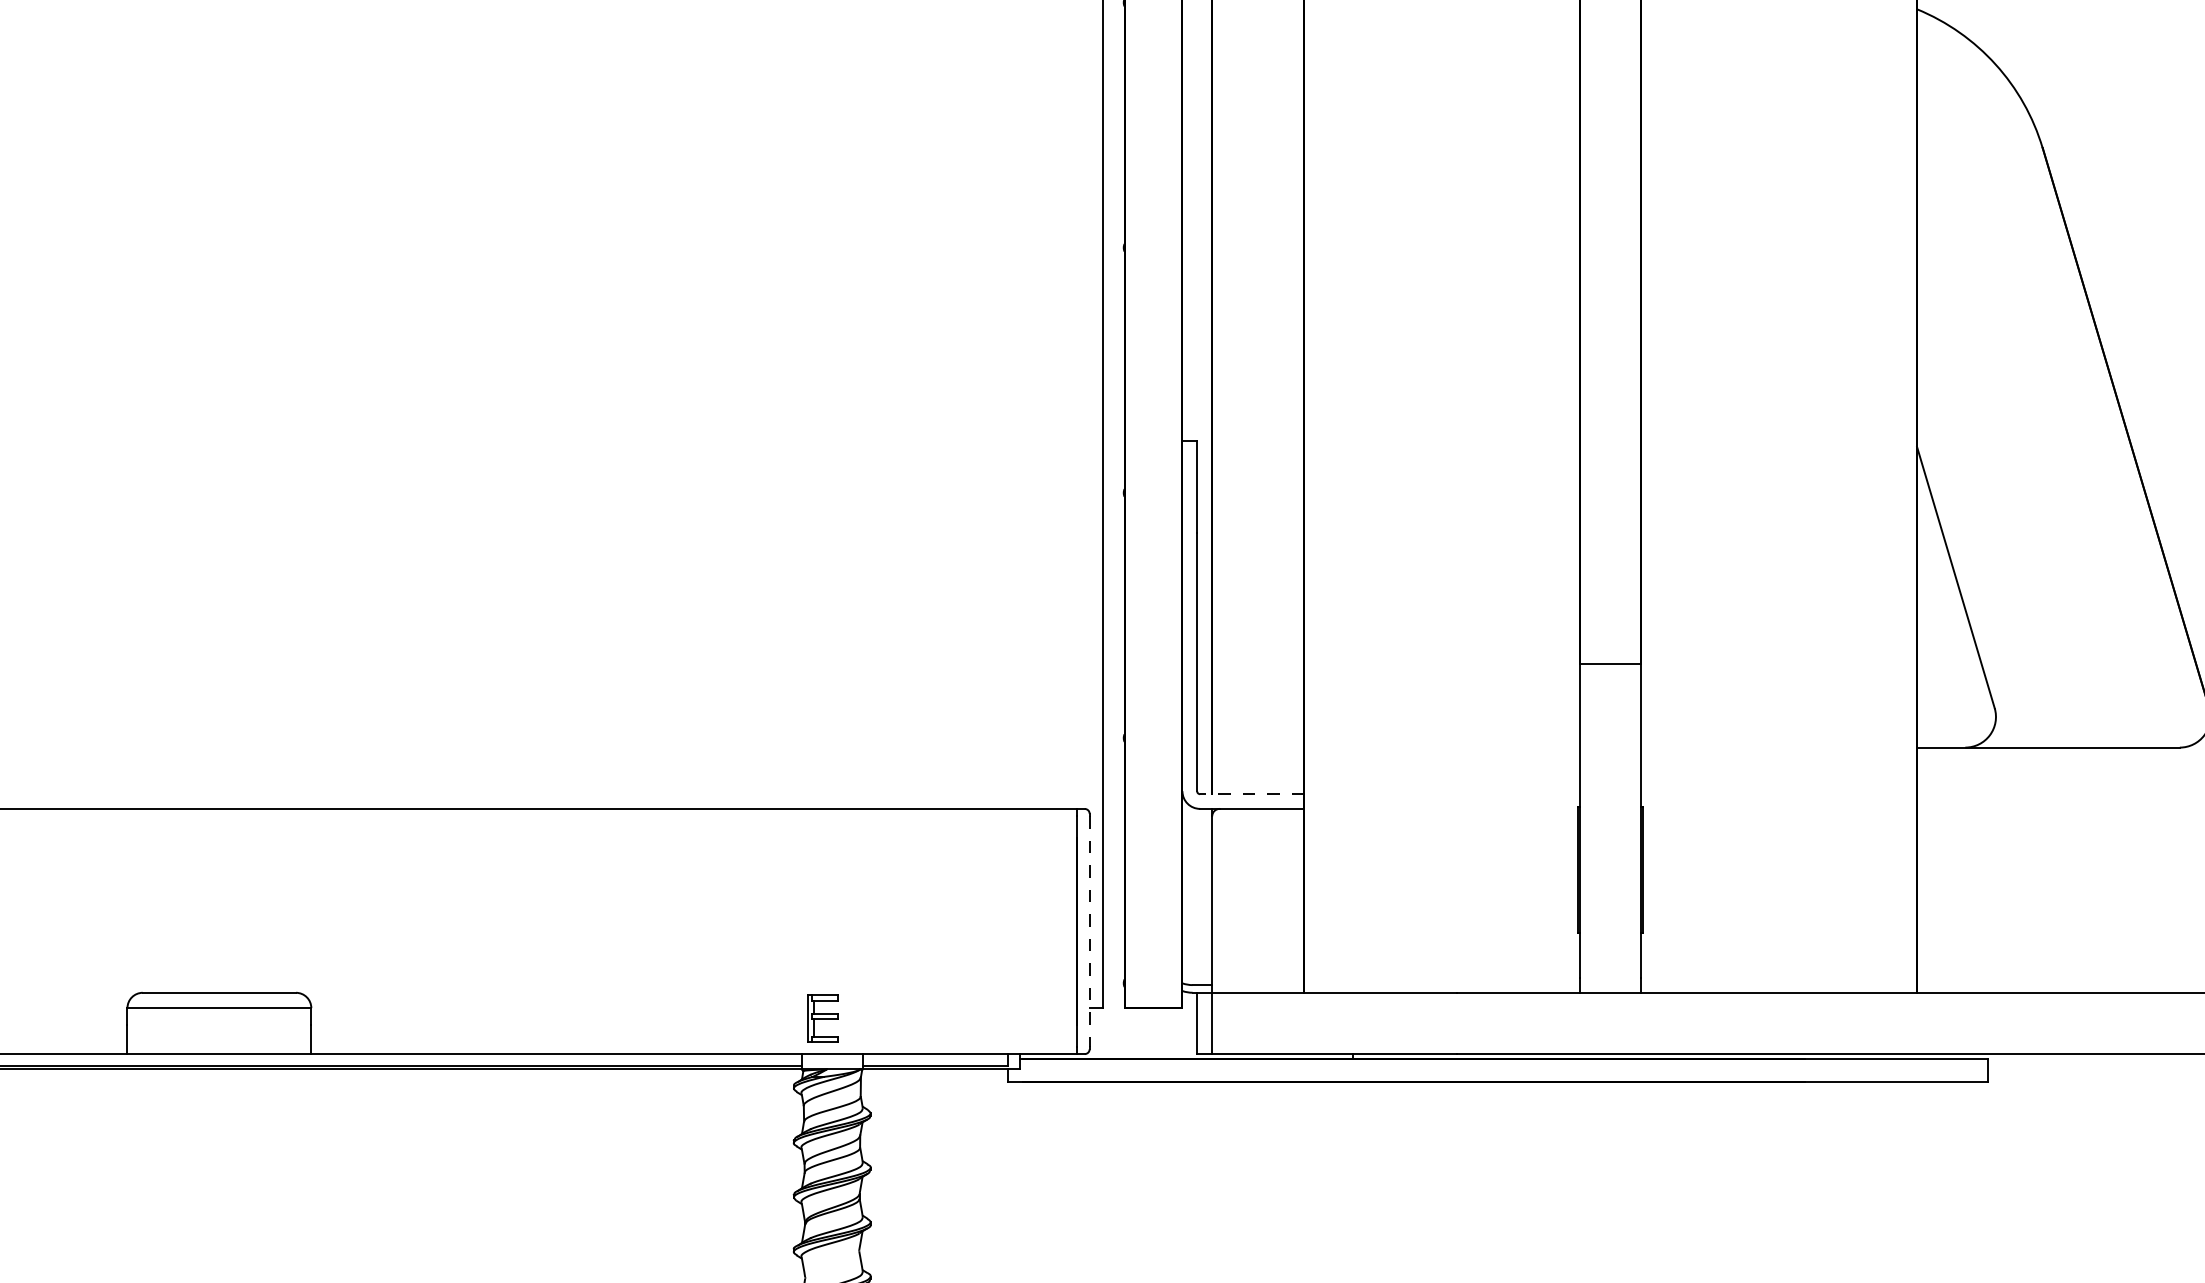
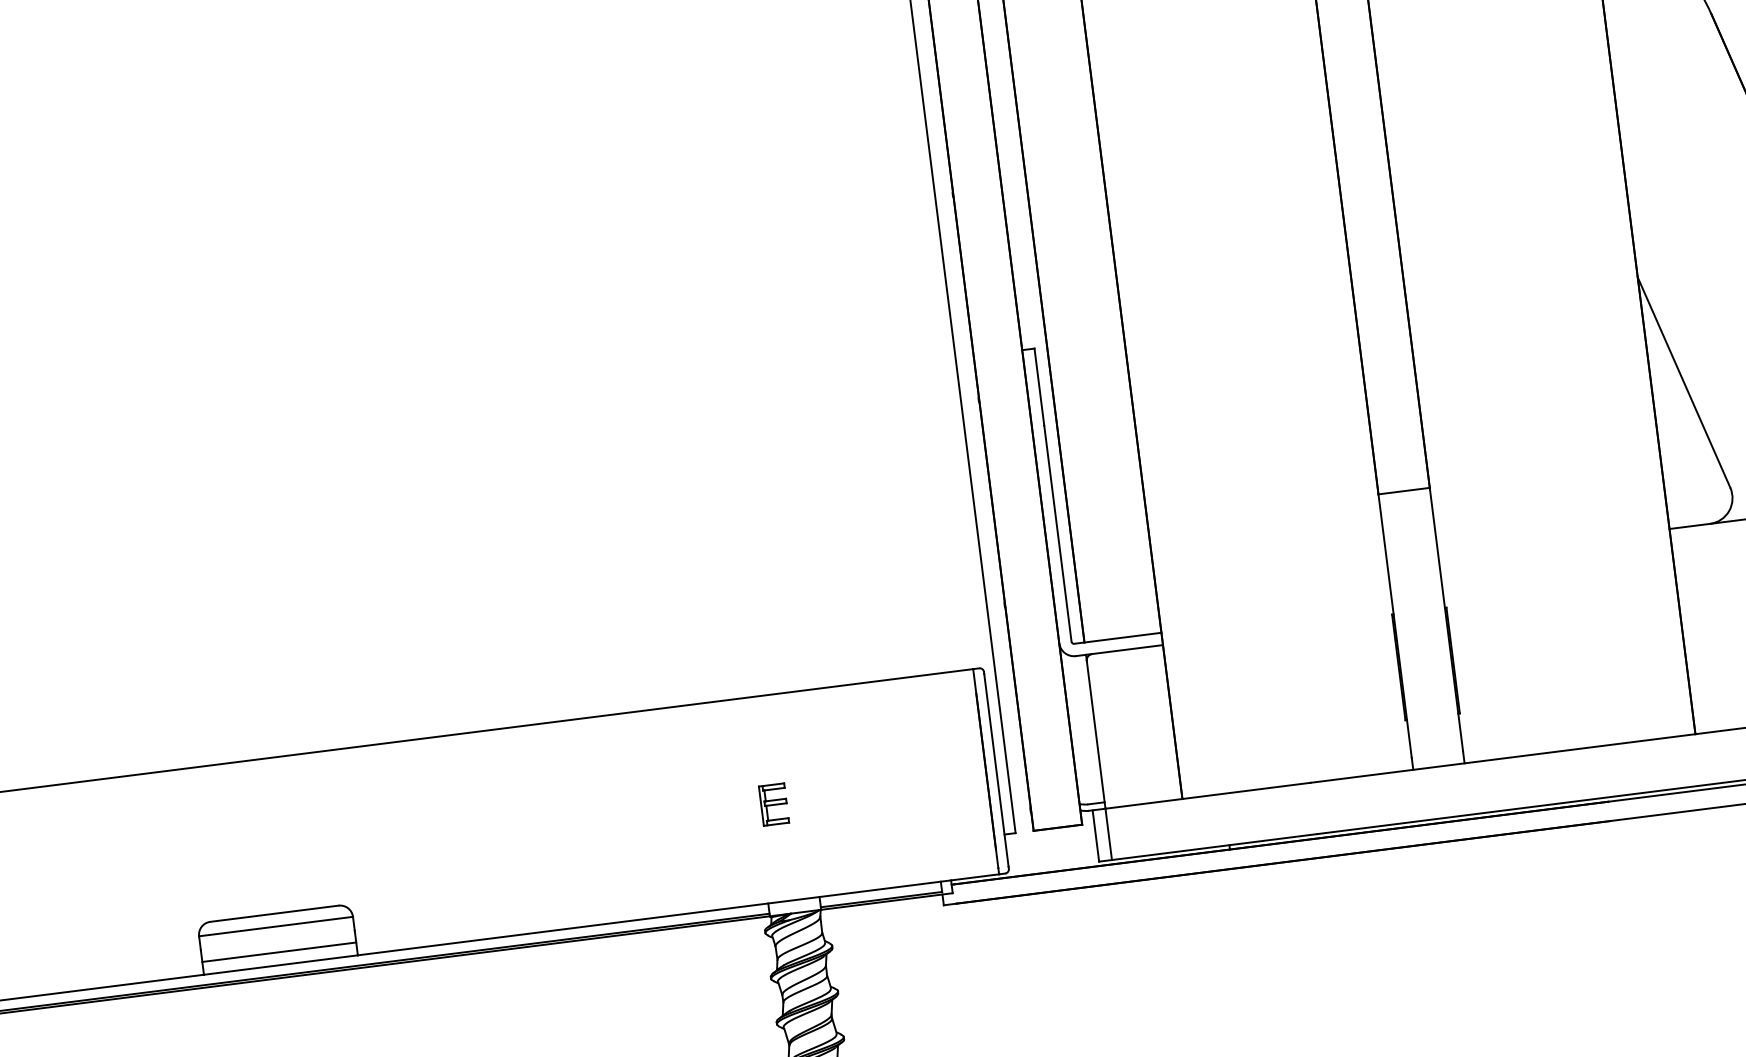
line: (1251, 794) -> (1117, 638), dashed -> solid
line: (1089, 932) -> (996, 771), dashed -> solid
part: (822, 1018) -> (773, 804), moved
line: (219, 1038) -> (279, 951), added

